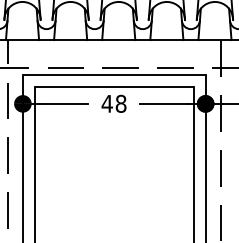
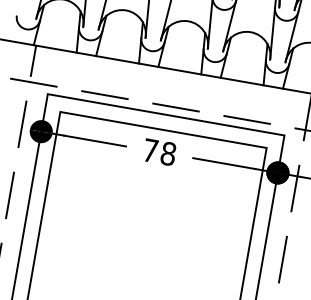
text: (106, 103) -> (149, 150), 48 -> 78

